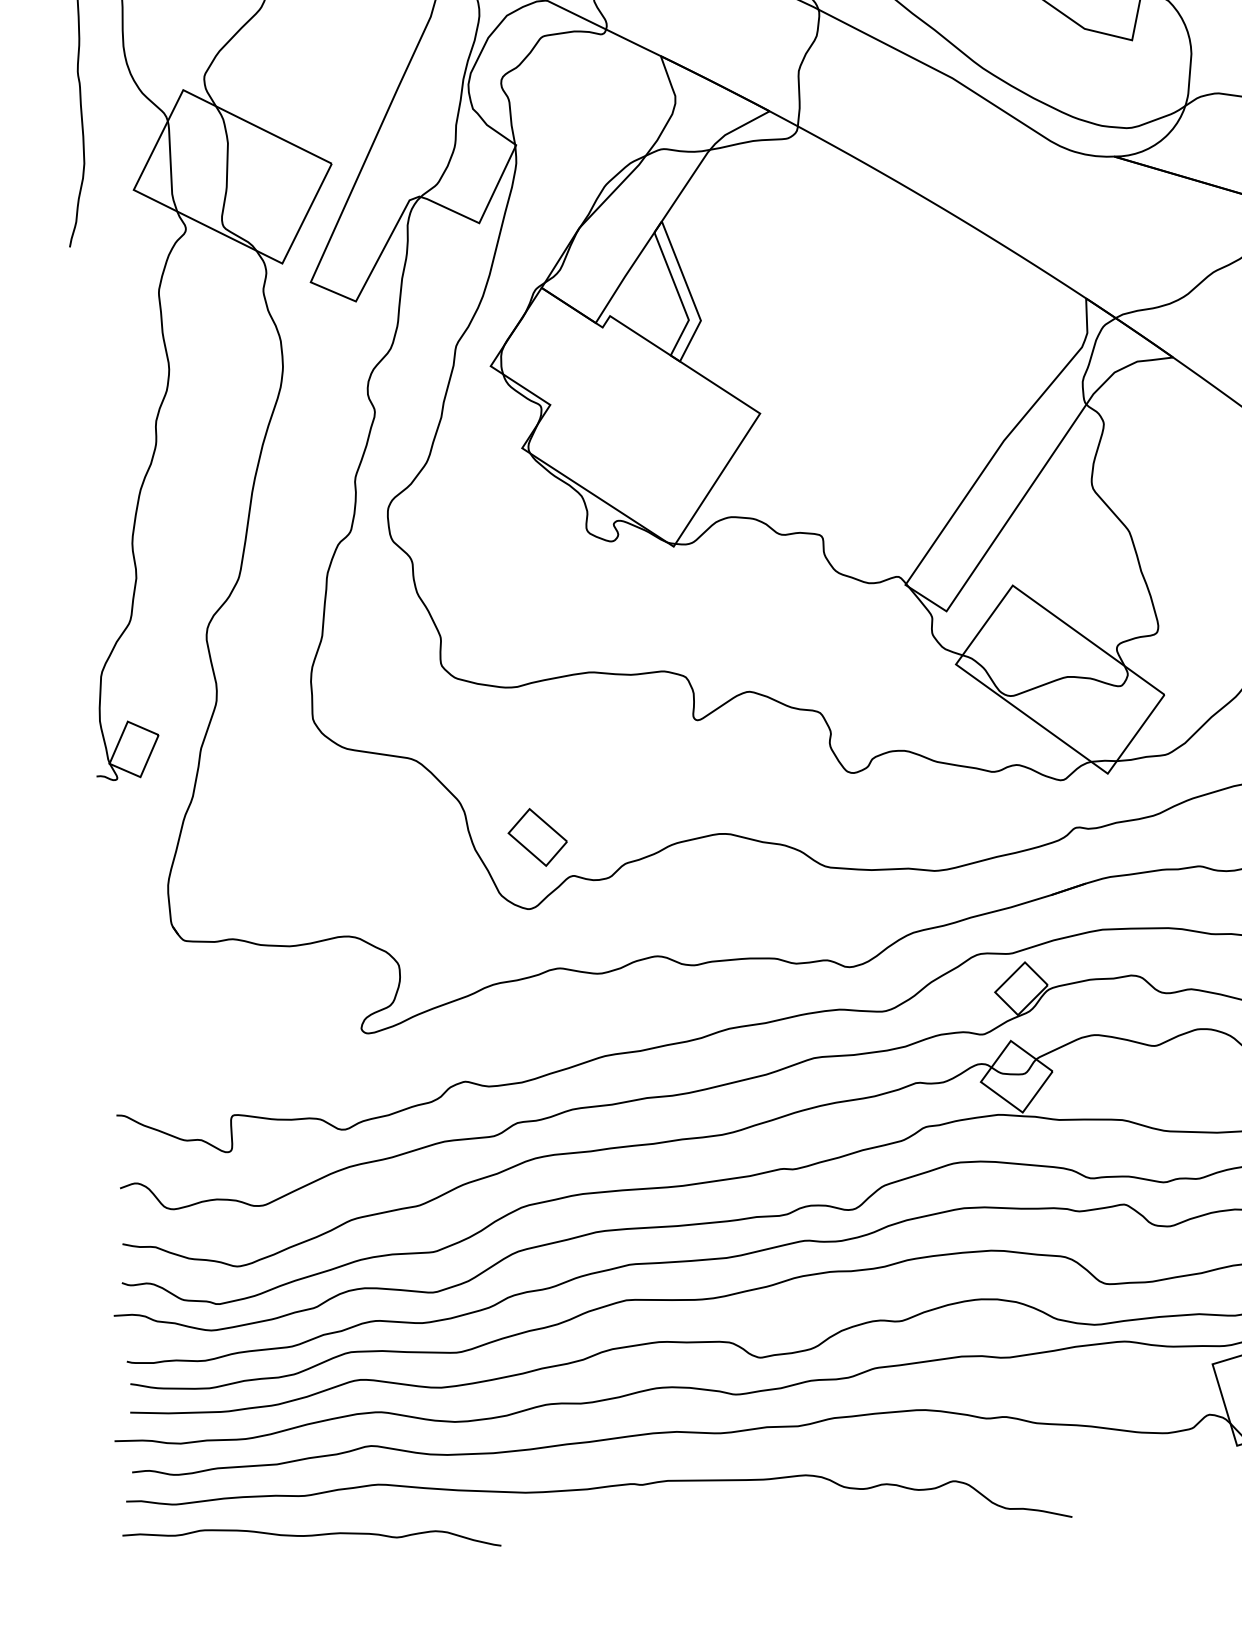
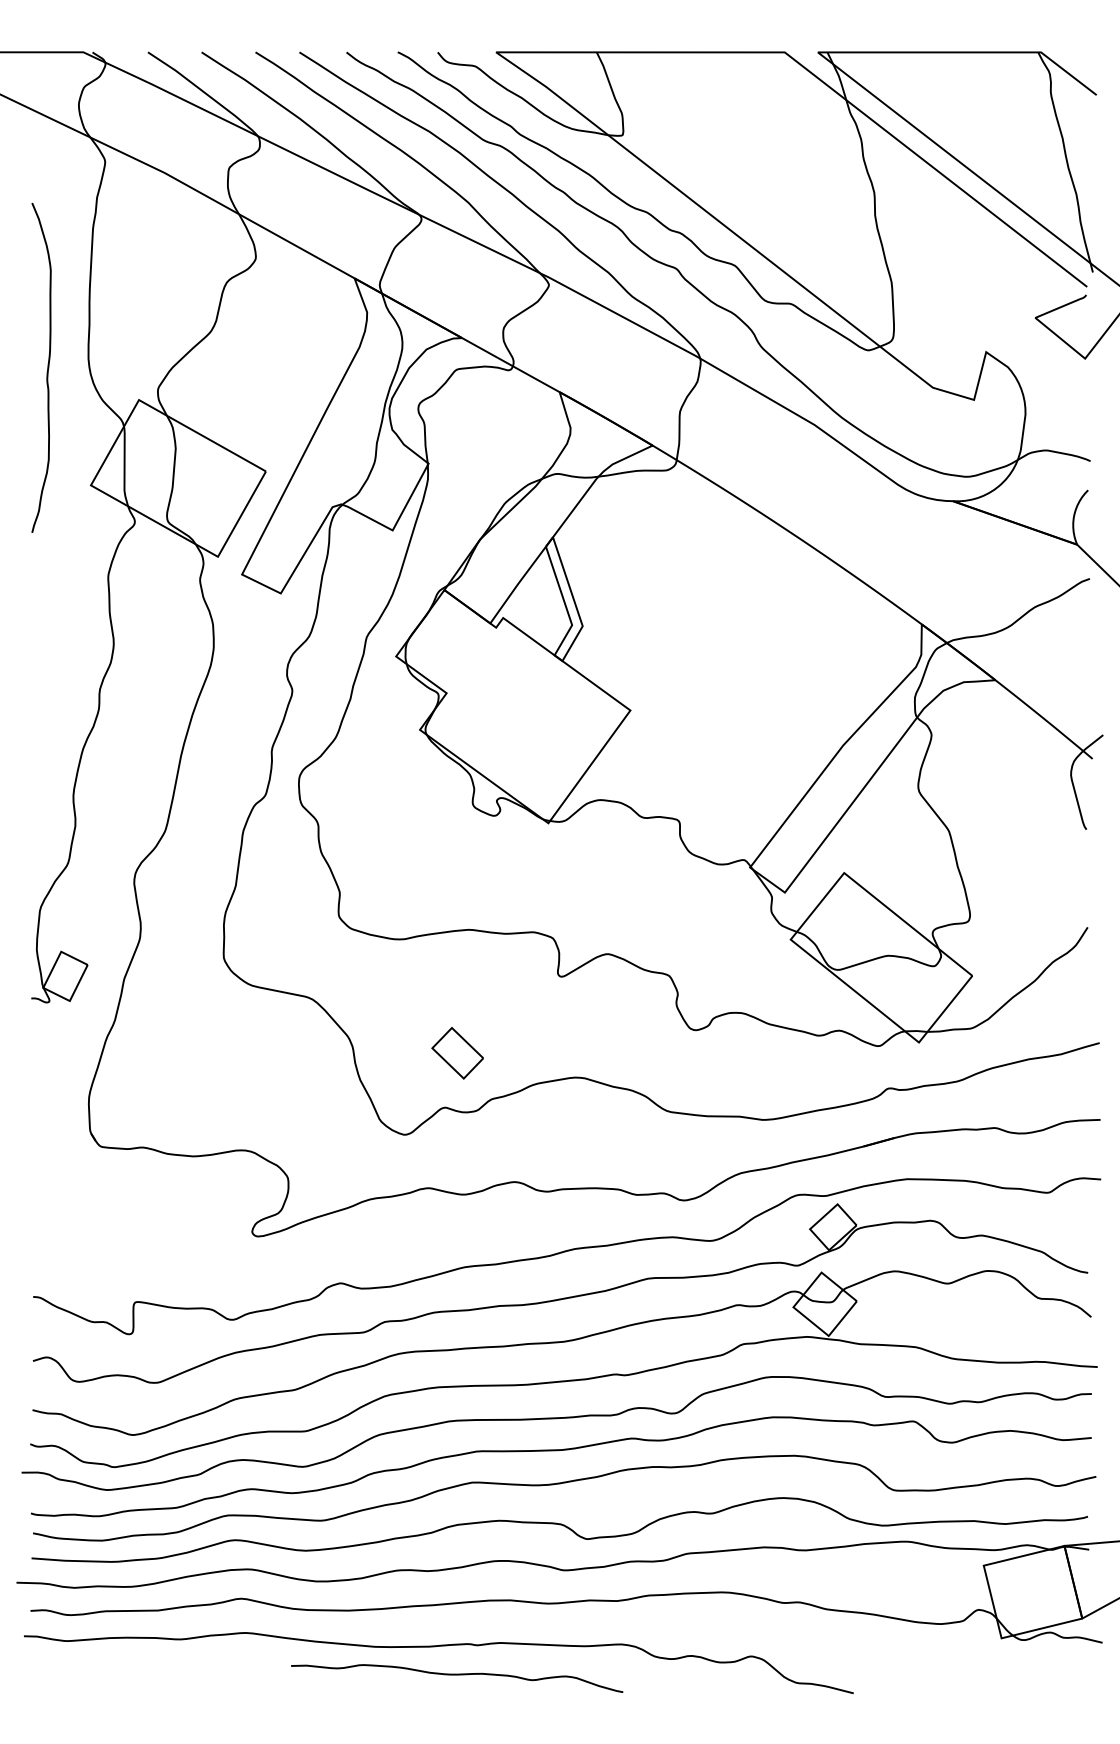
part: (537, 837) -> (457, 1053), moved
curve: (312, 1536) -> (457, 1675), moved

